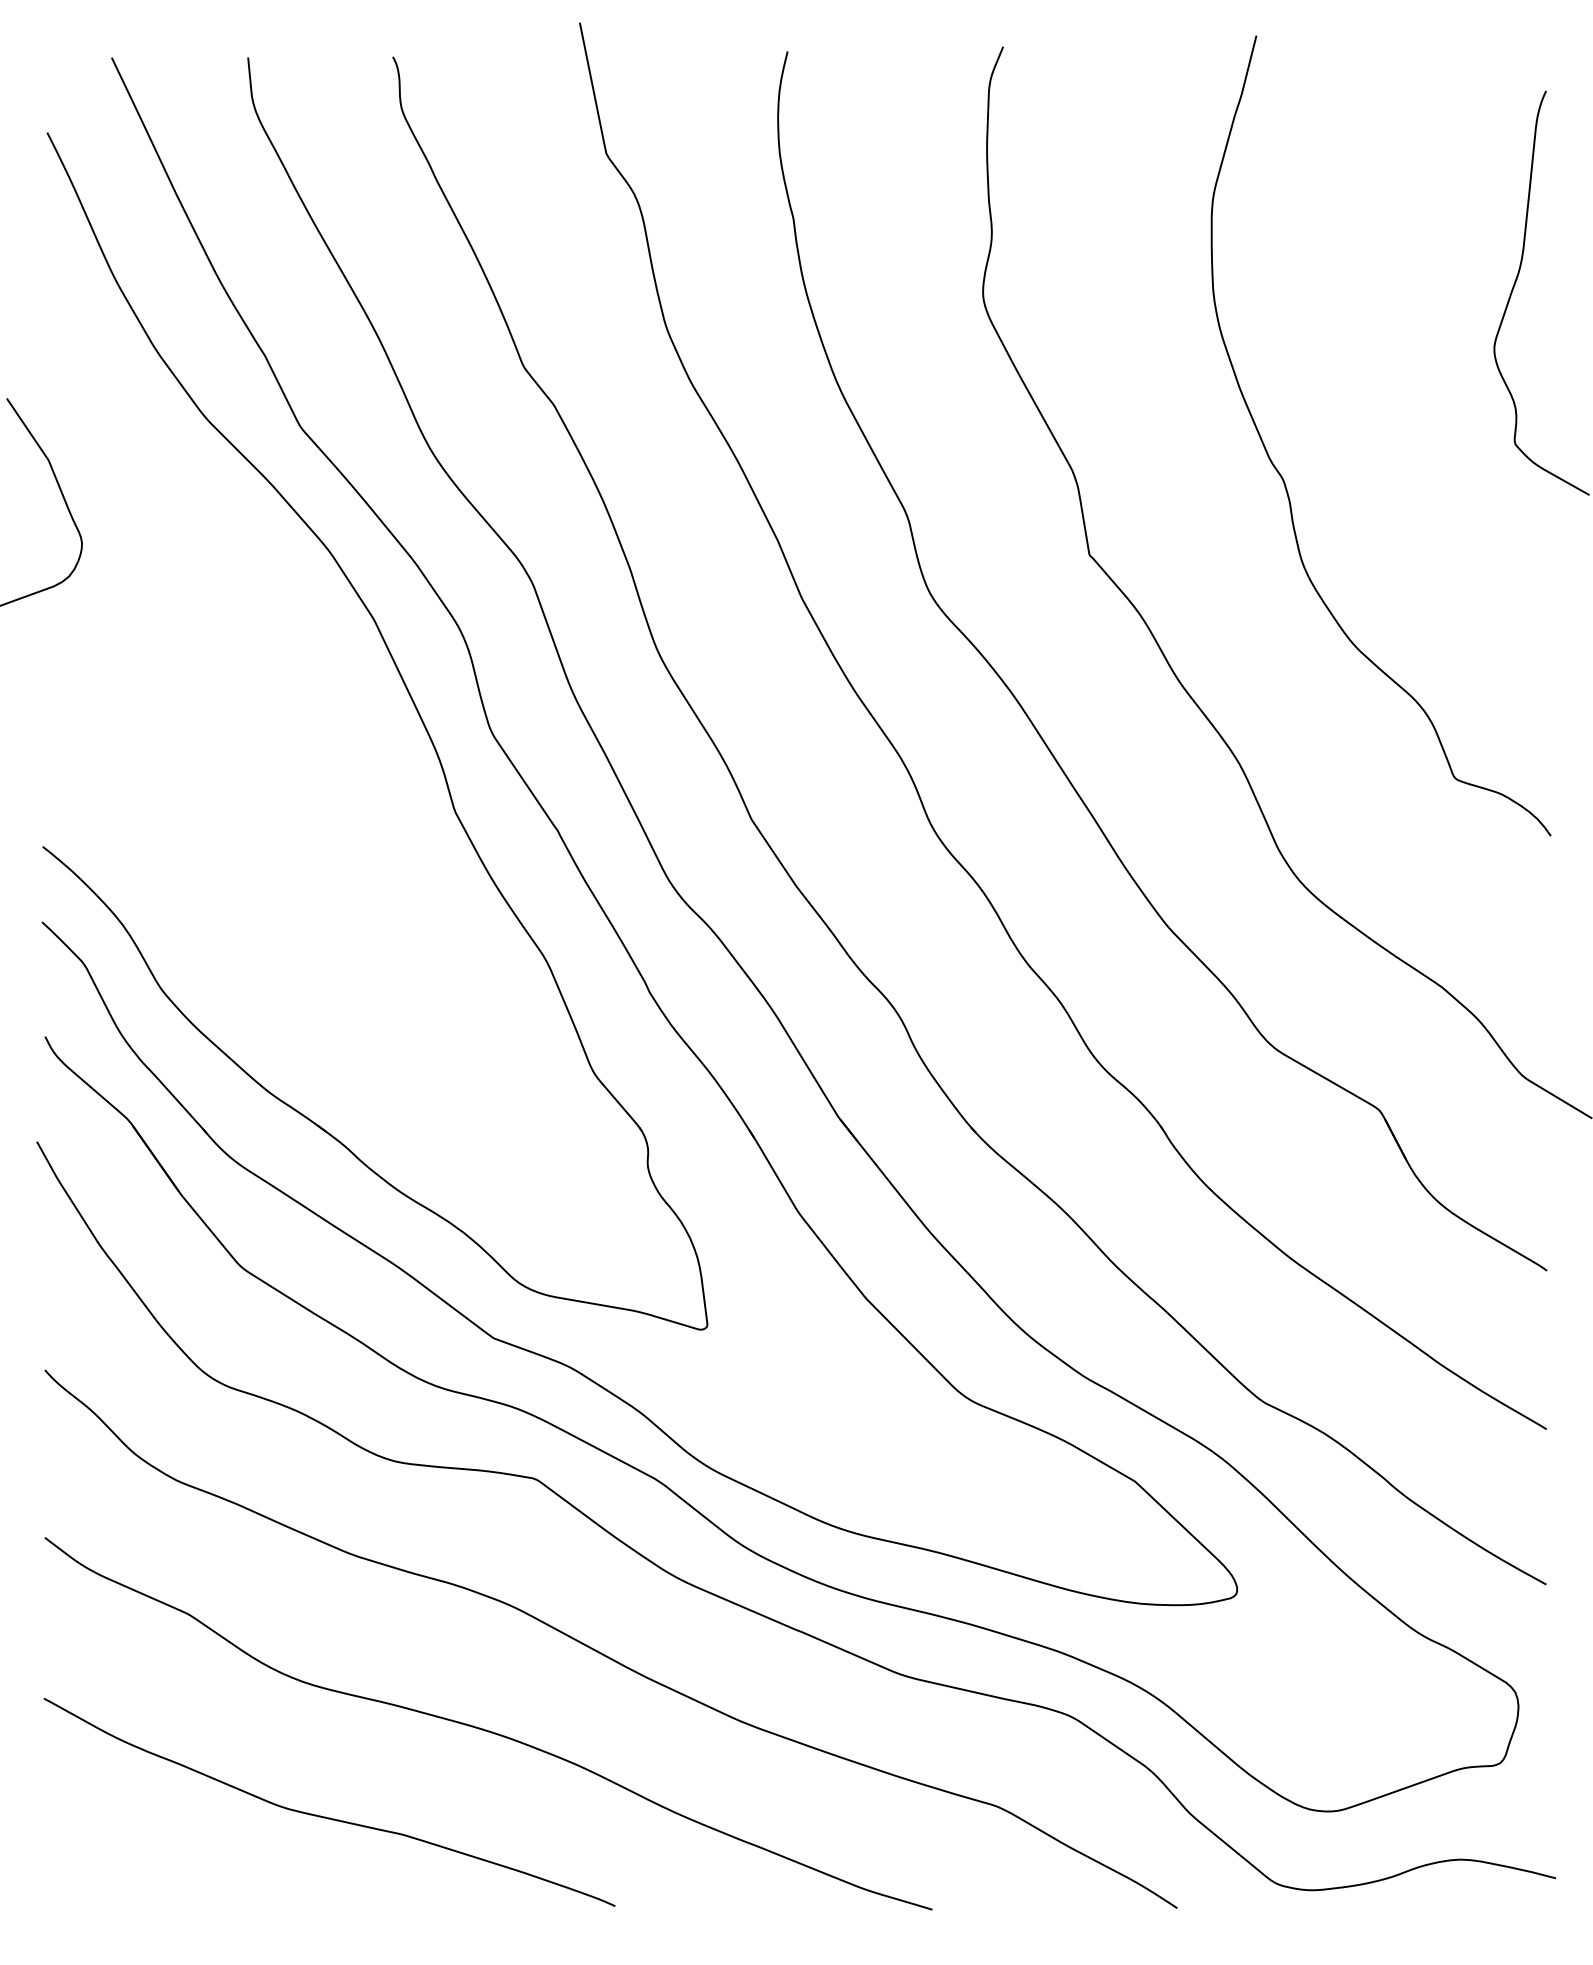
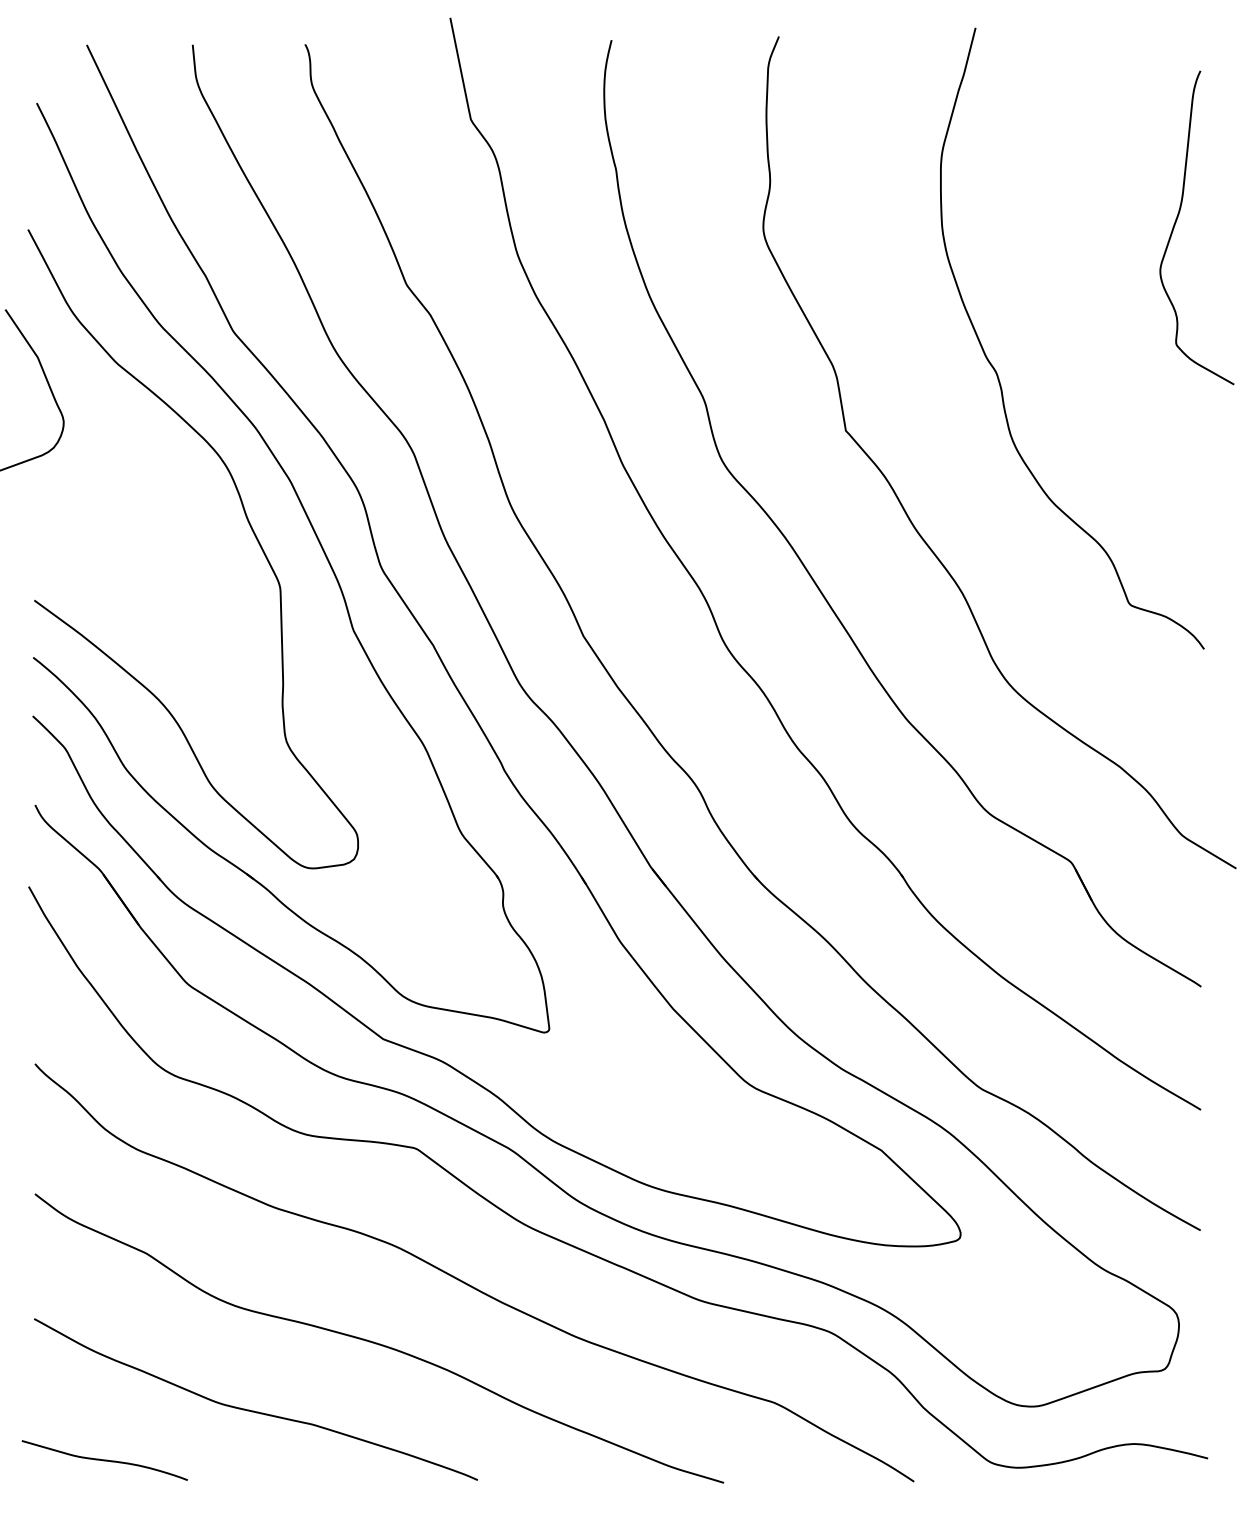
curve: (322, 679) -> (250, 527), added
curve: (134, 1880) -> (104, 1460), added

